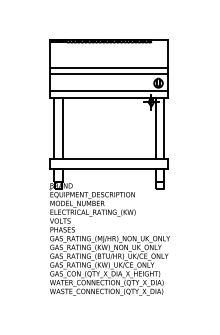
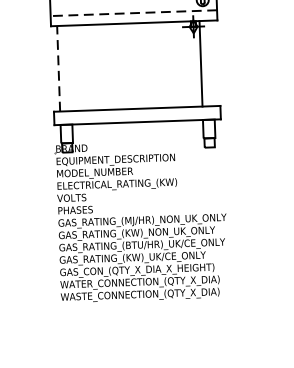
line: (108, 90) -> (132, 12), solid -> dashed
line: (54, 128) -> (59, 68), solid -> dashed
line: (62, 128) -> (70, 68), removed
line: (164, 128) -> (213, 63), removed

